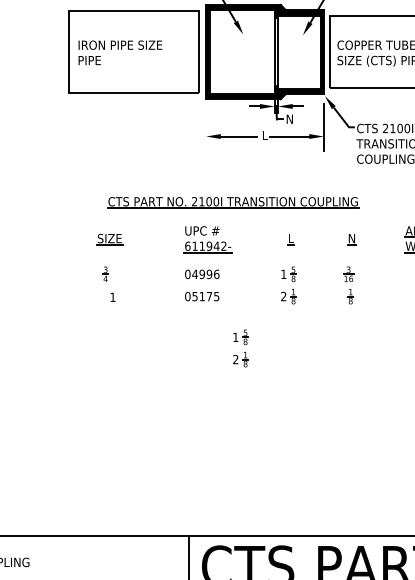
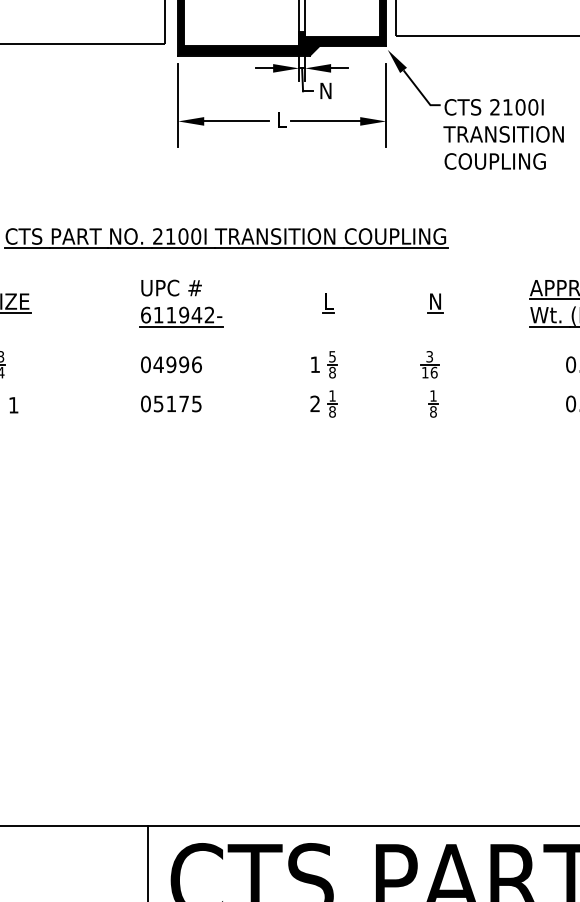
line: (206, 126) -> (178, 103), added
part: (240, 348) -> (238, 495), removed

